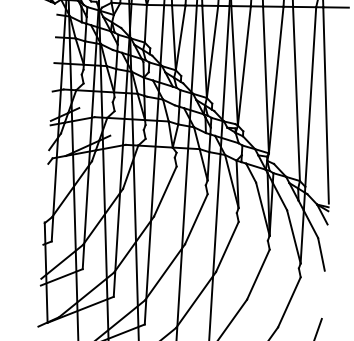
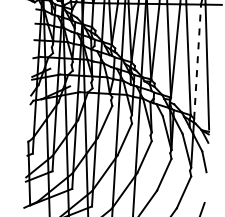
line: (310, 96) -> (197, 61), solid -> dashed

